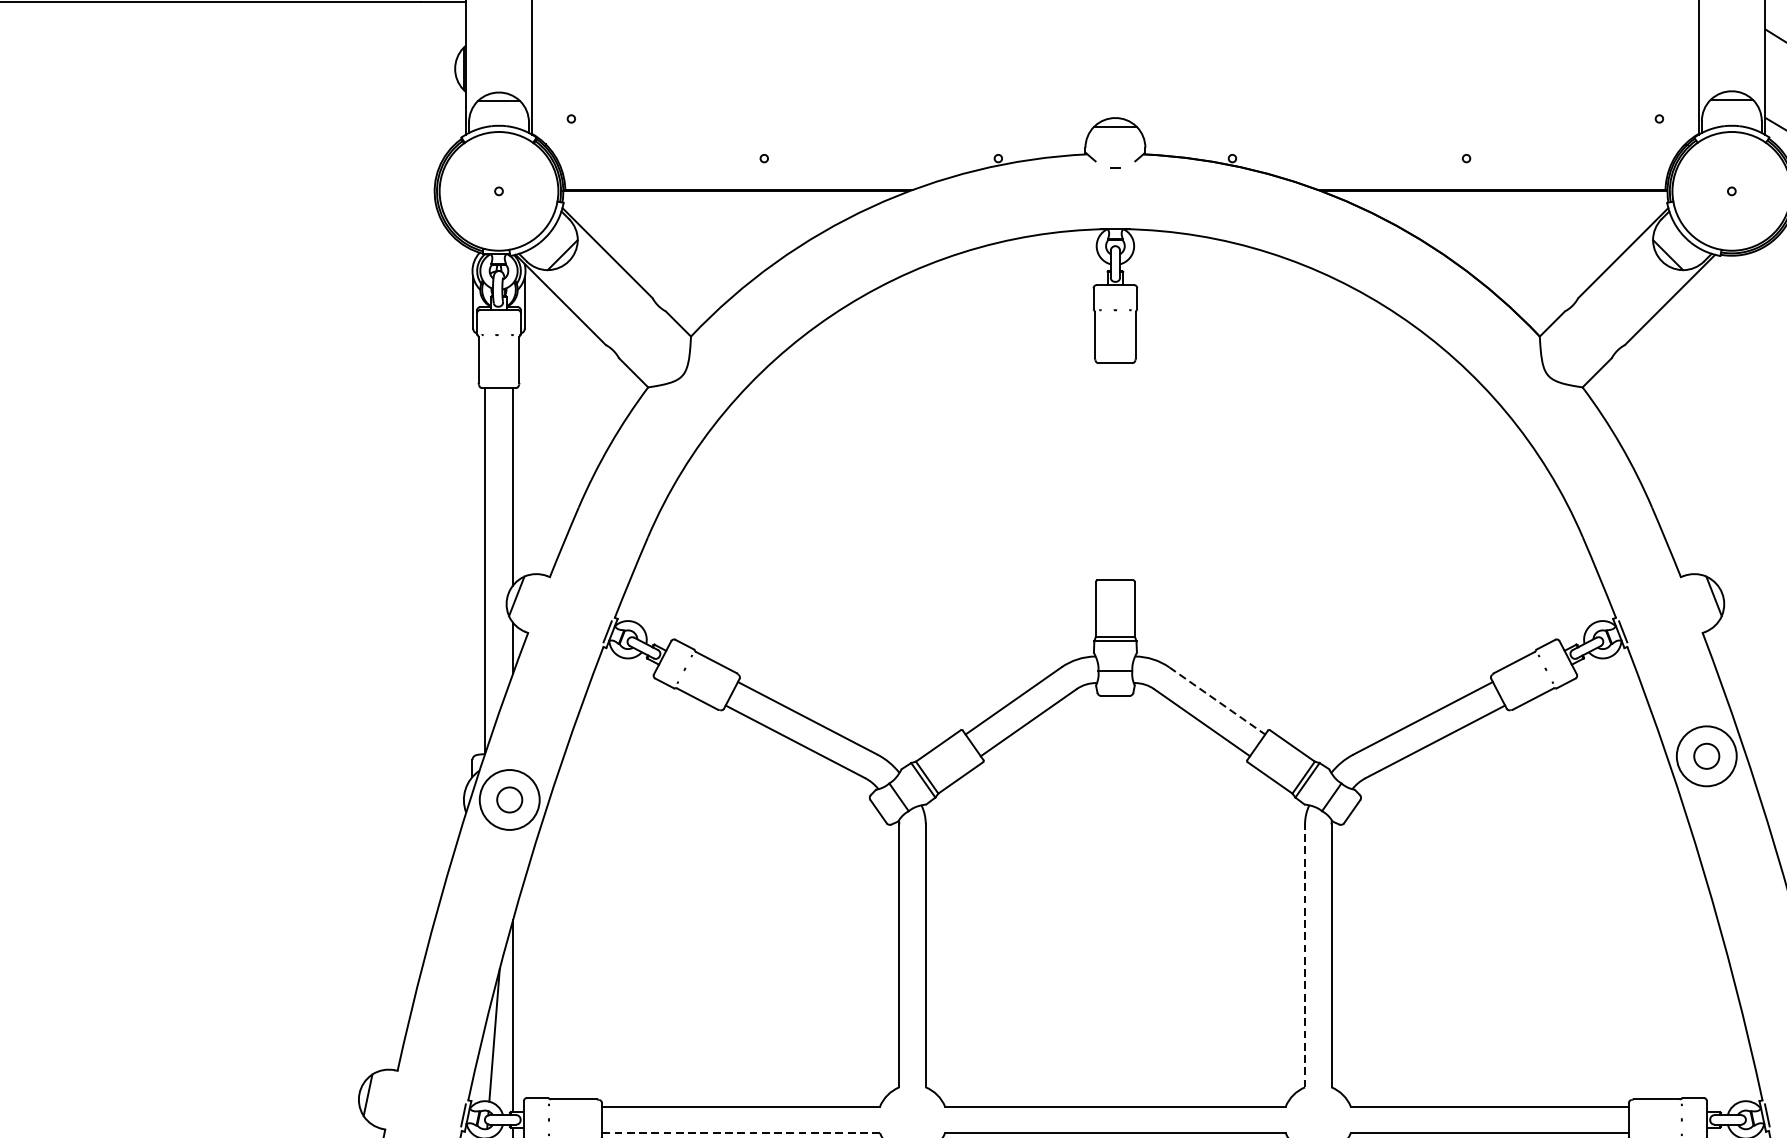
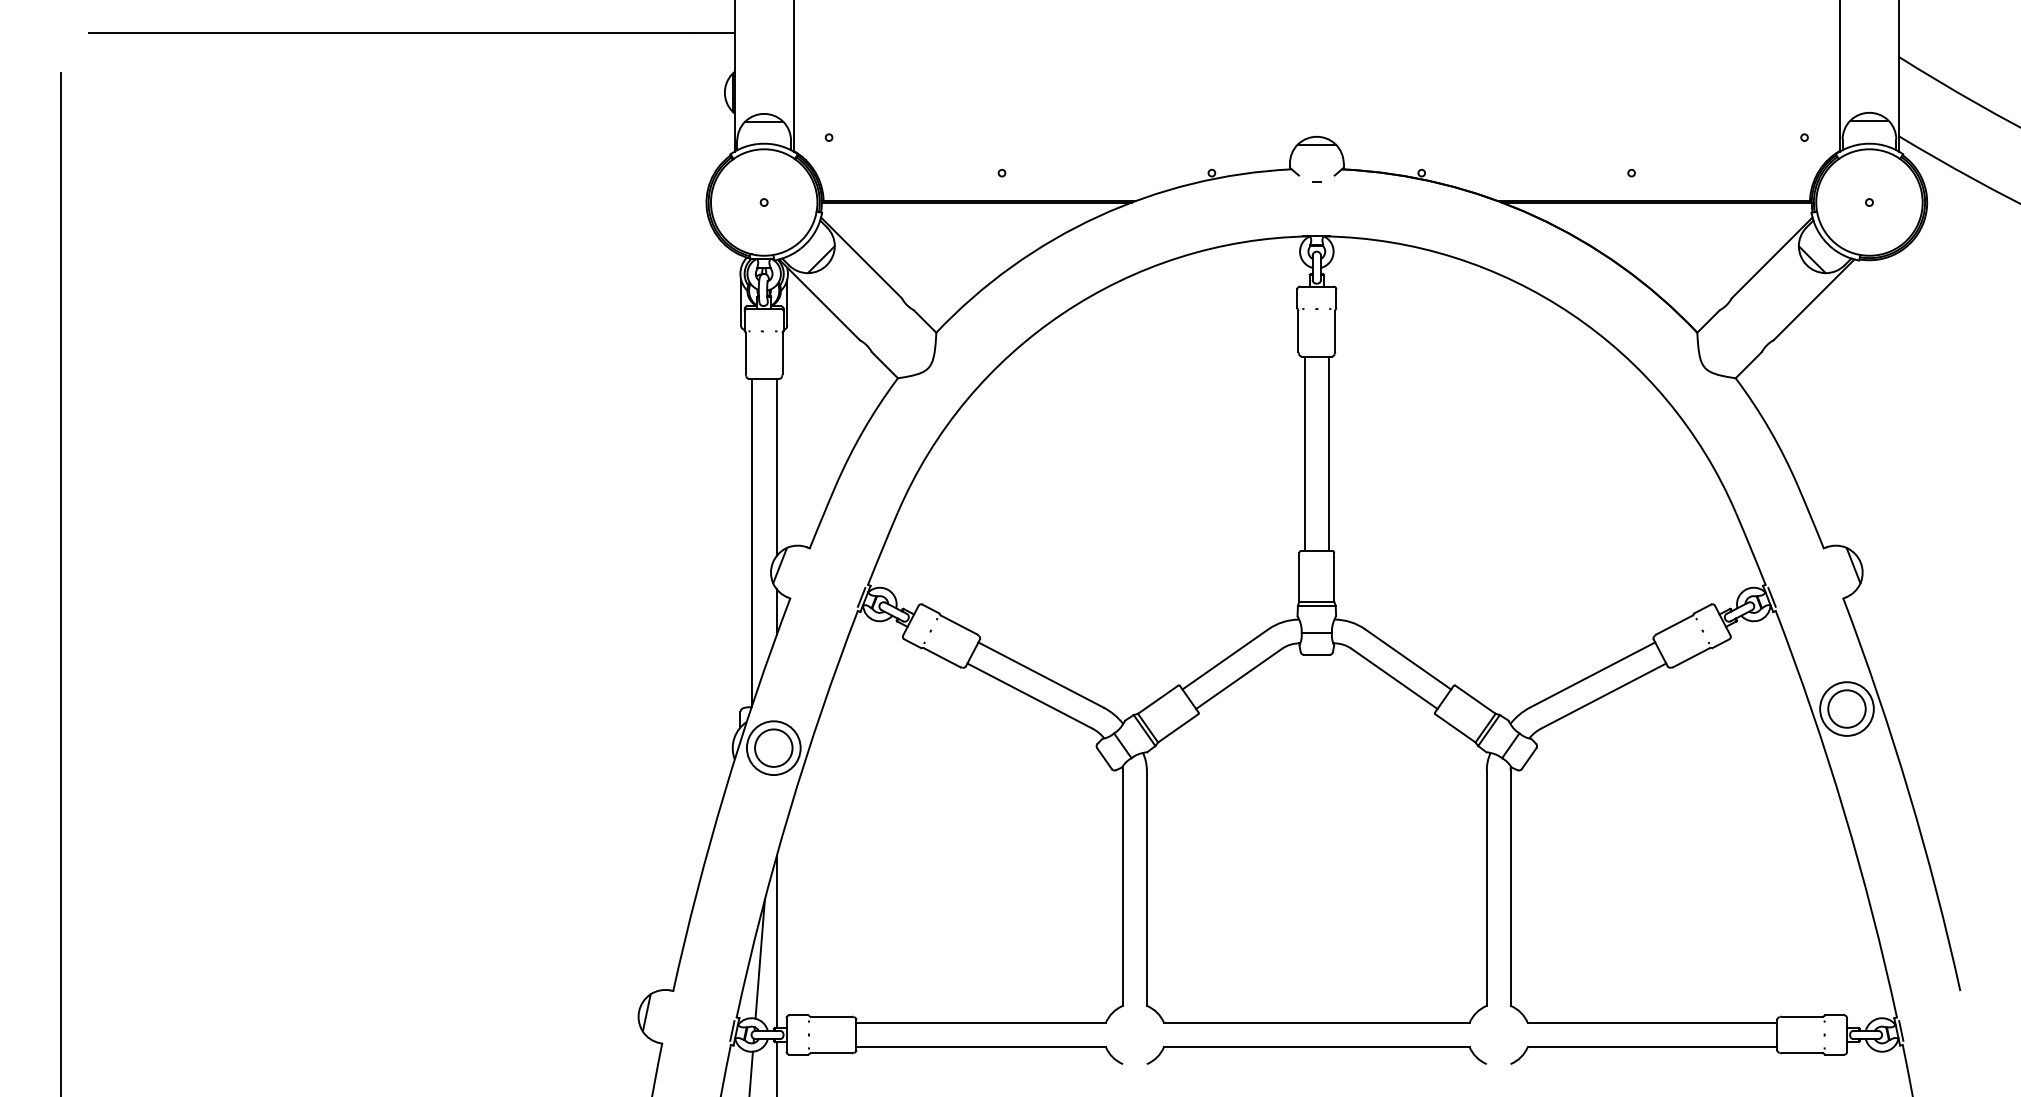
line: (1101, 471) -> (1304, 453), added
line: (1128, 471) -> (1328, 453), added
line: (1217, 701) -> (1408, 659), dashed -> solid
circle: (1706, 755) -> (1846, 708), size x1.67
circle: (509, 799) -> (773, 747), size x1.67
line: (1304, 955) -> (1486, 887), dashed -> solid
line: (741, 1132) -> (981, 1046), dashed -> solid

